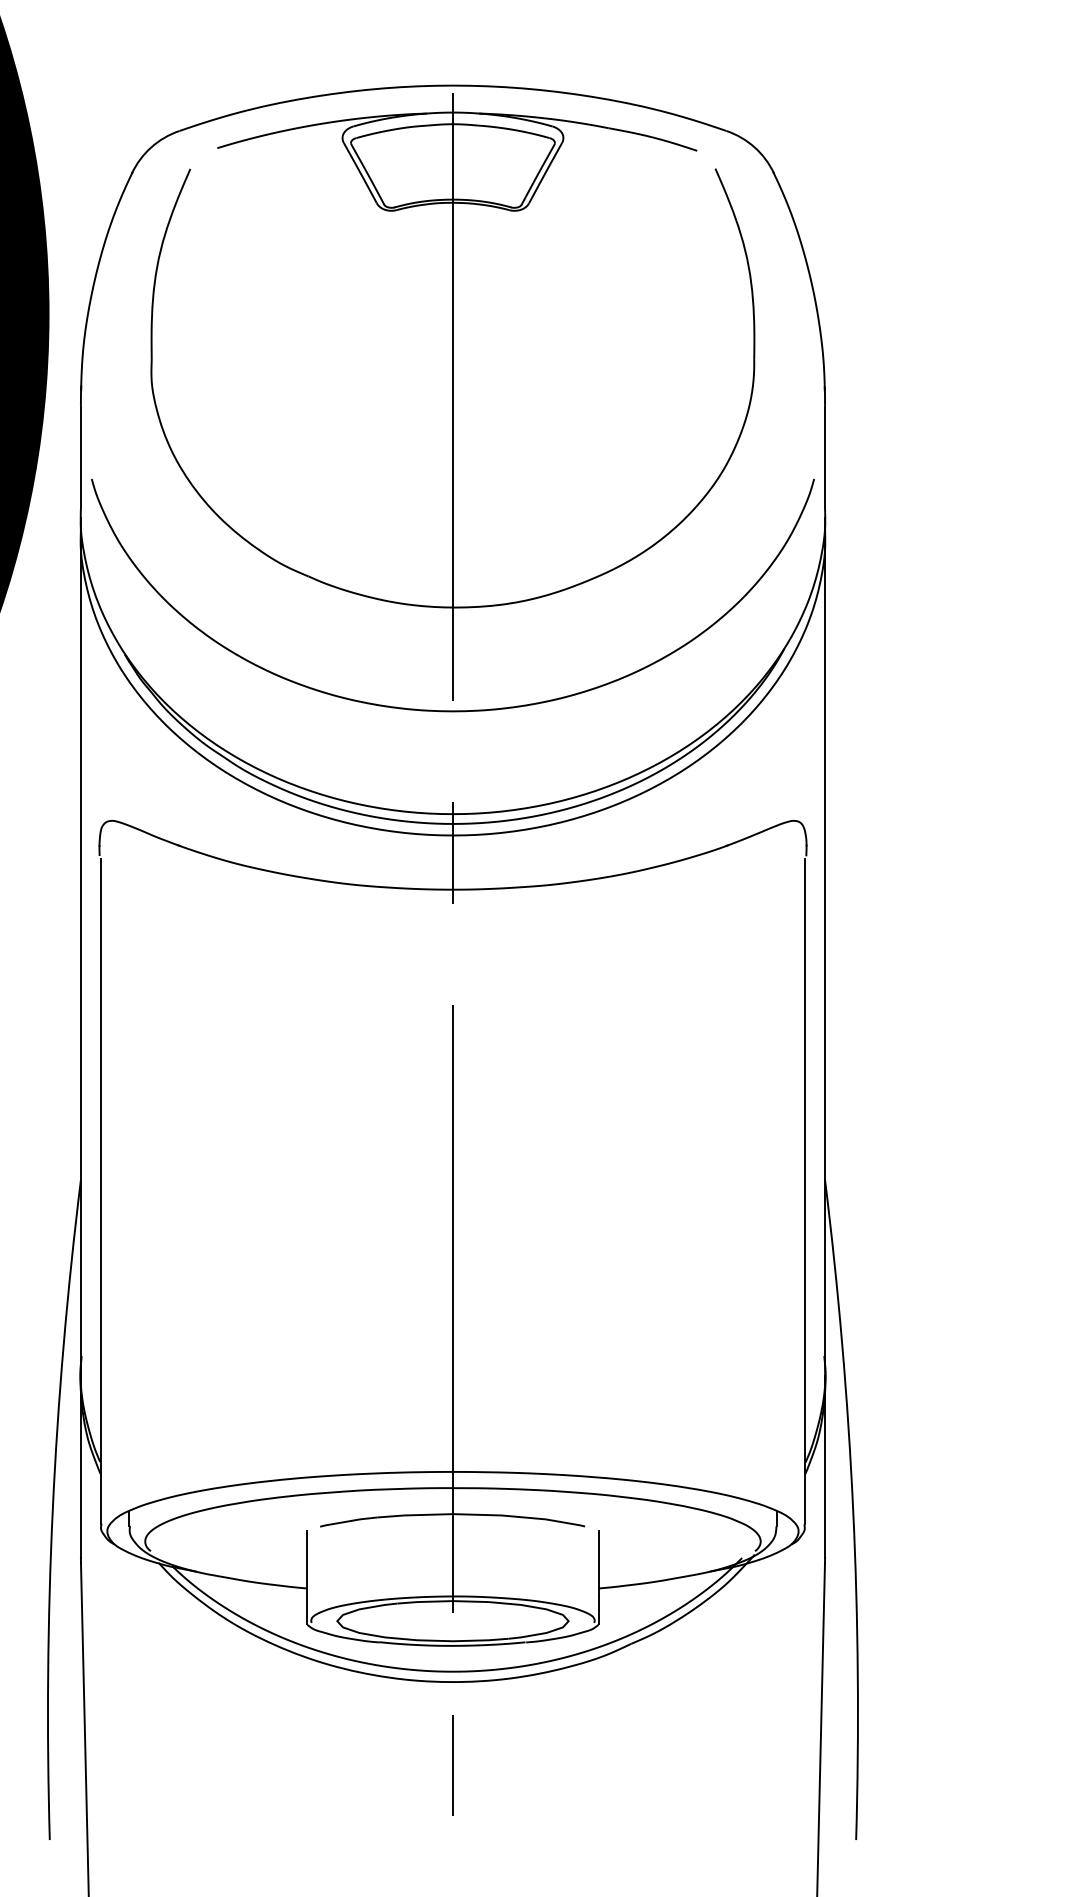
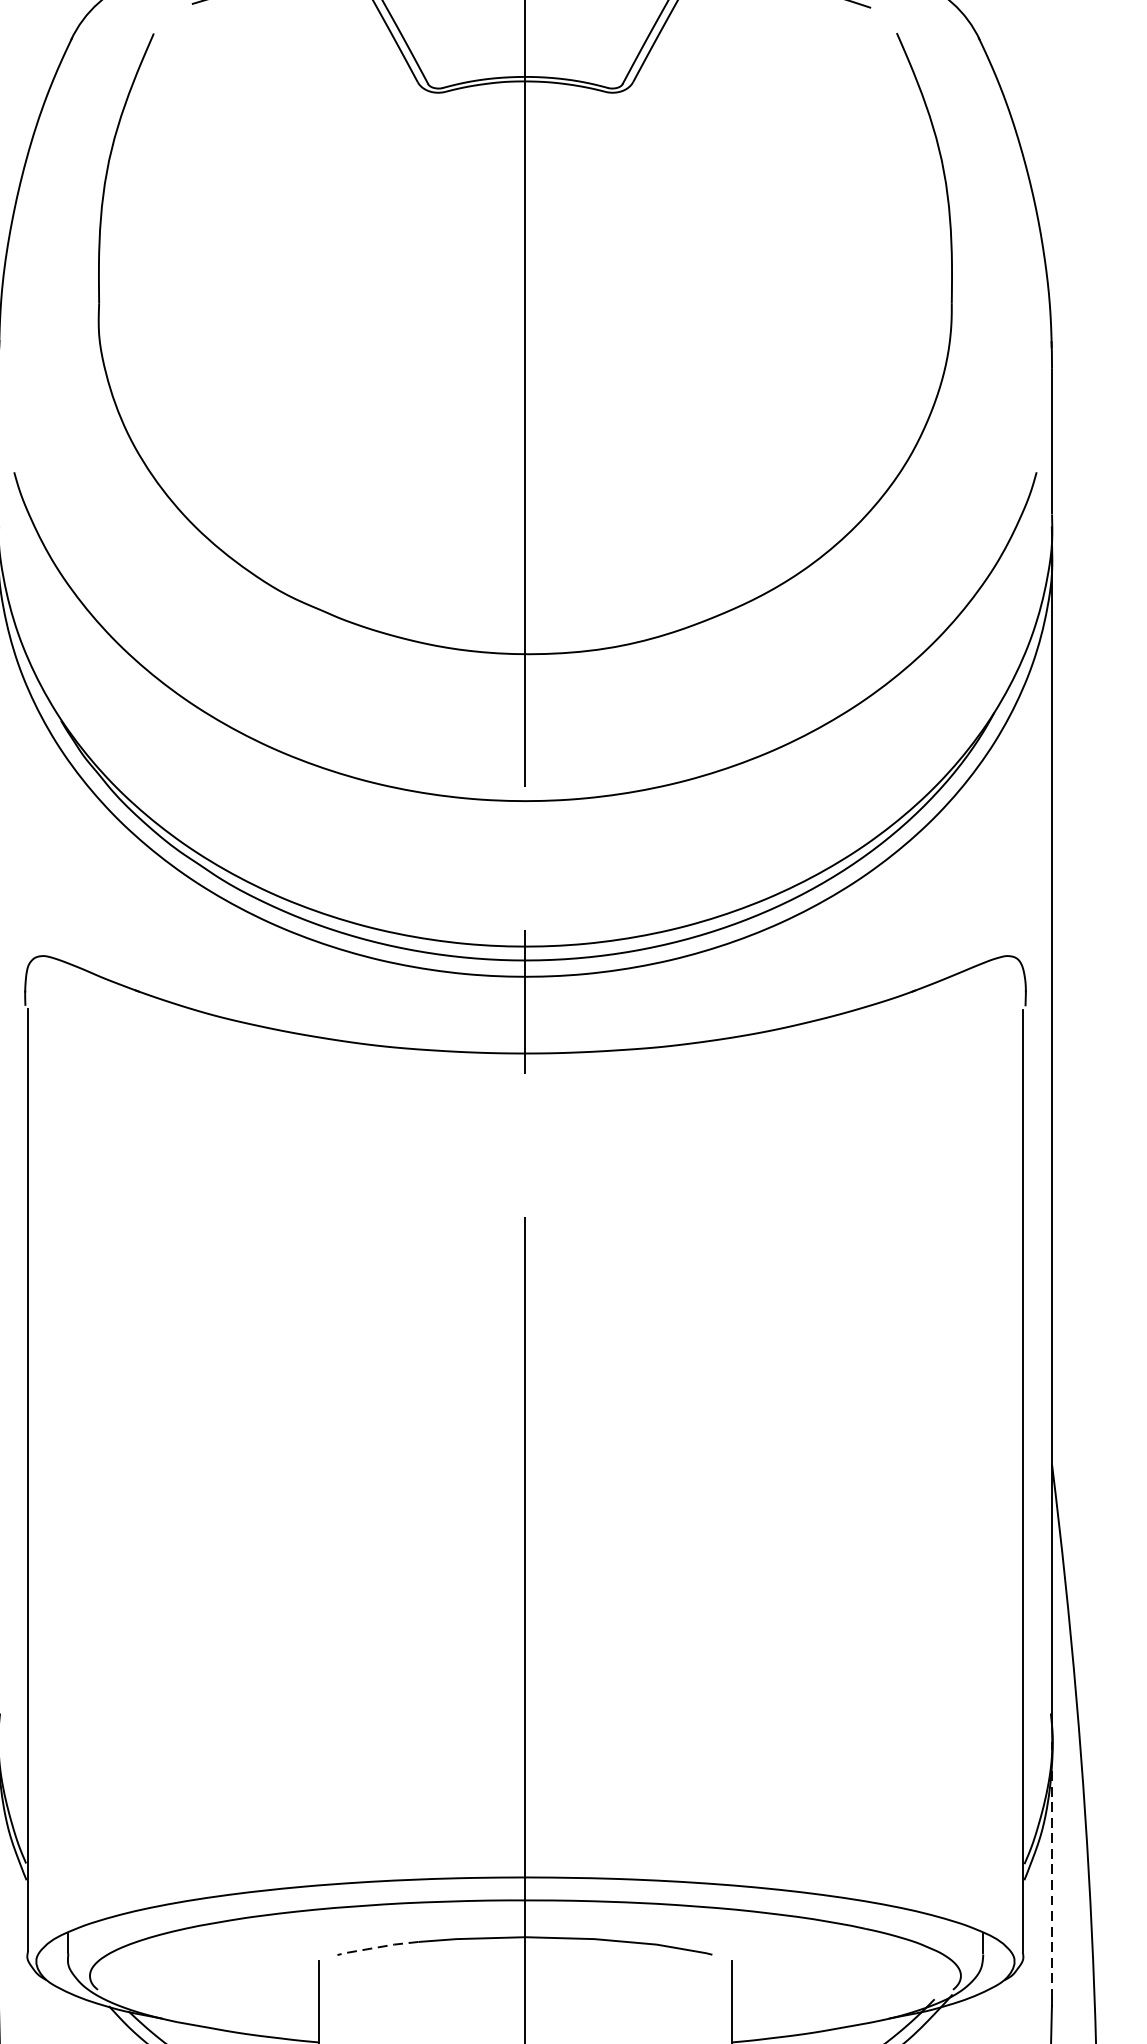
line: (825, 1466) -> (1052, 1869), solid -> dashed
line: (348, 1521) -> (377, 1947), solid -> dashed

